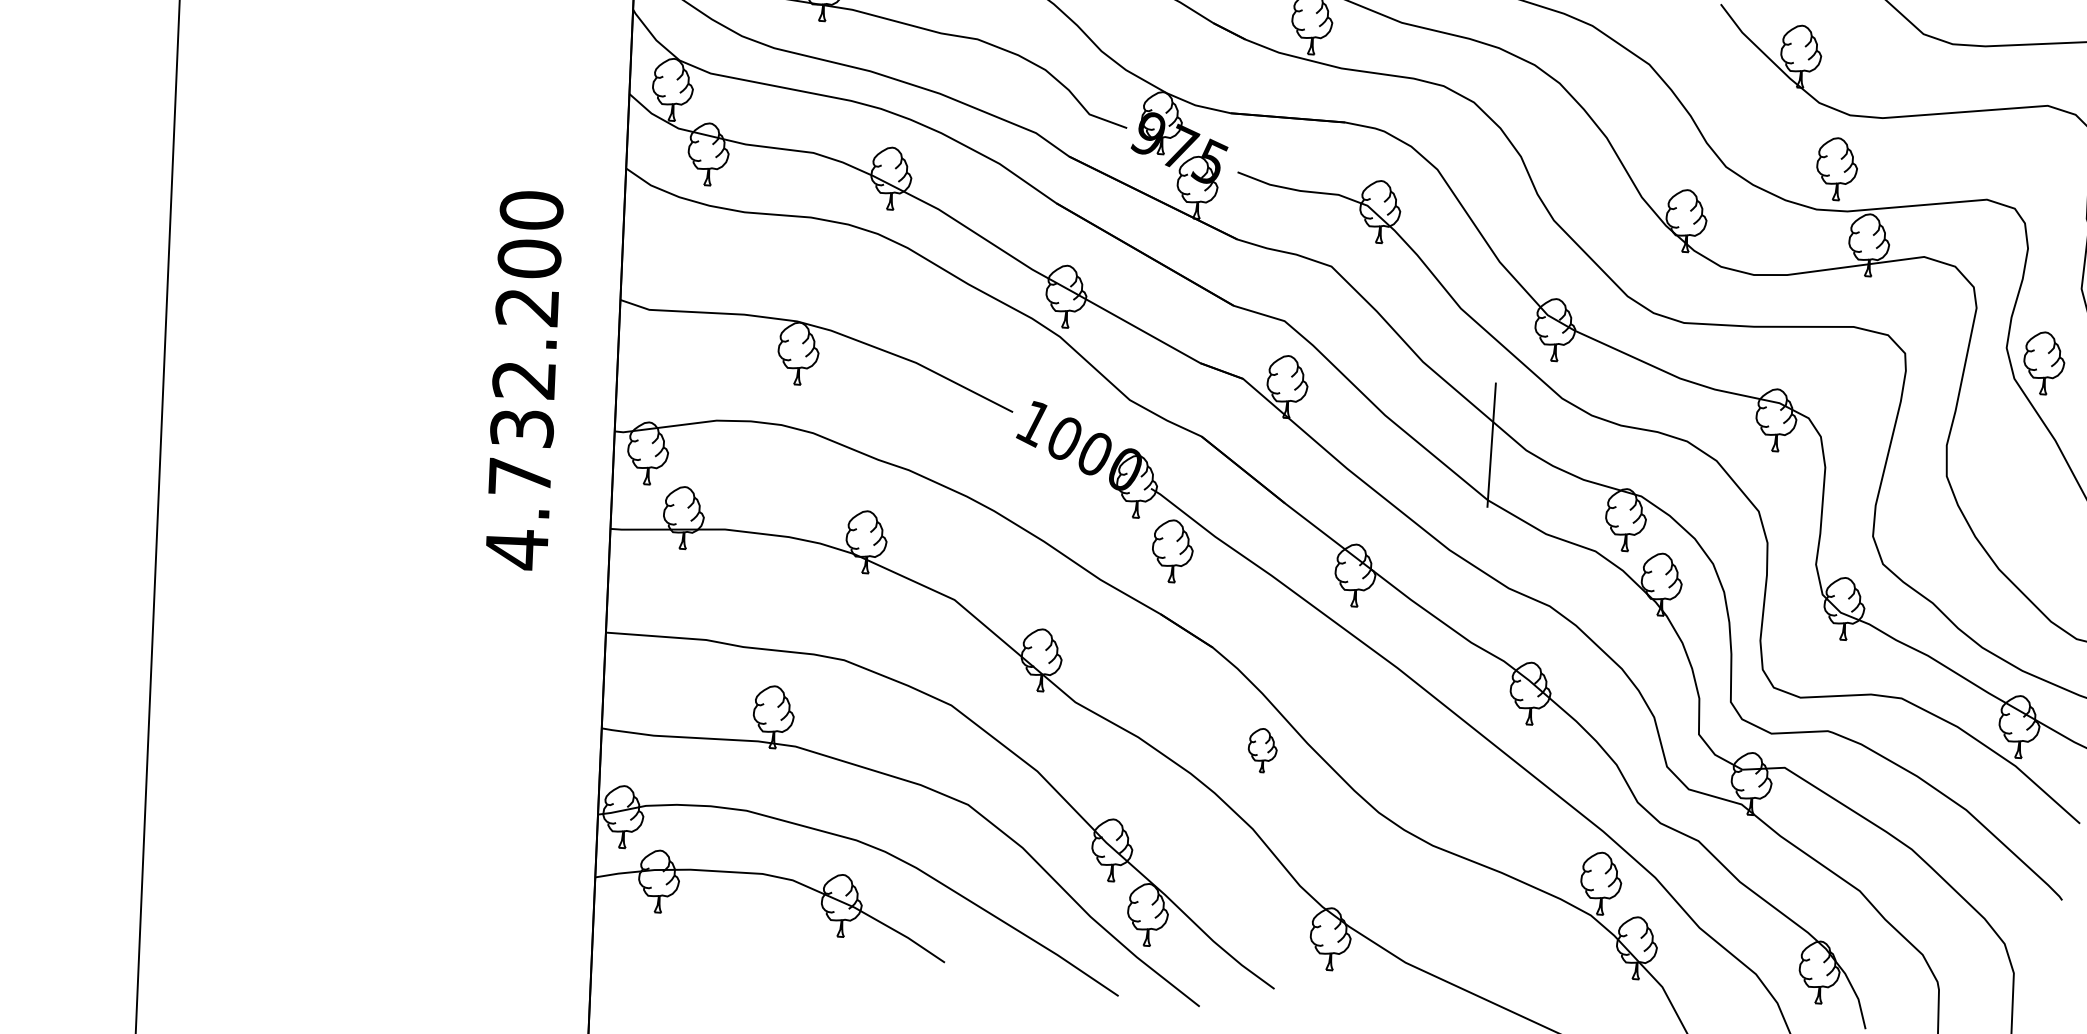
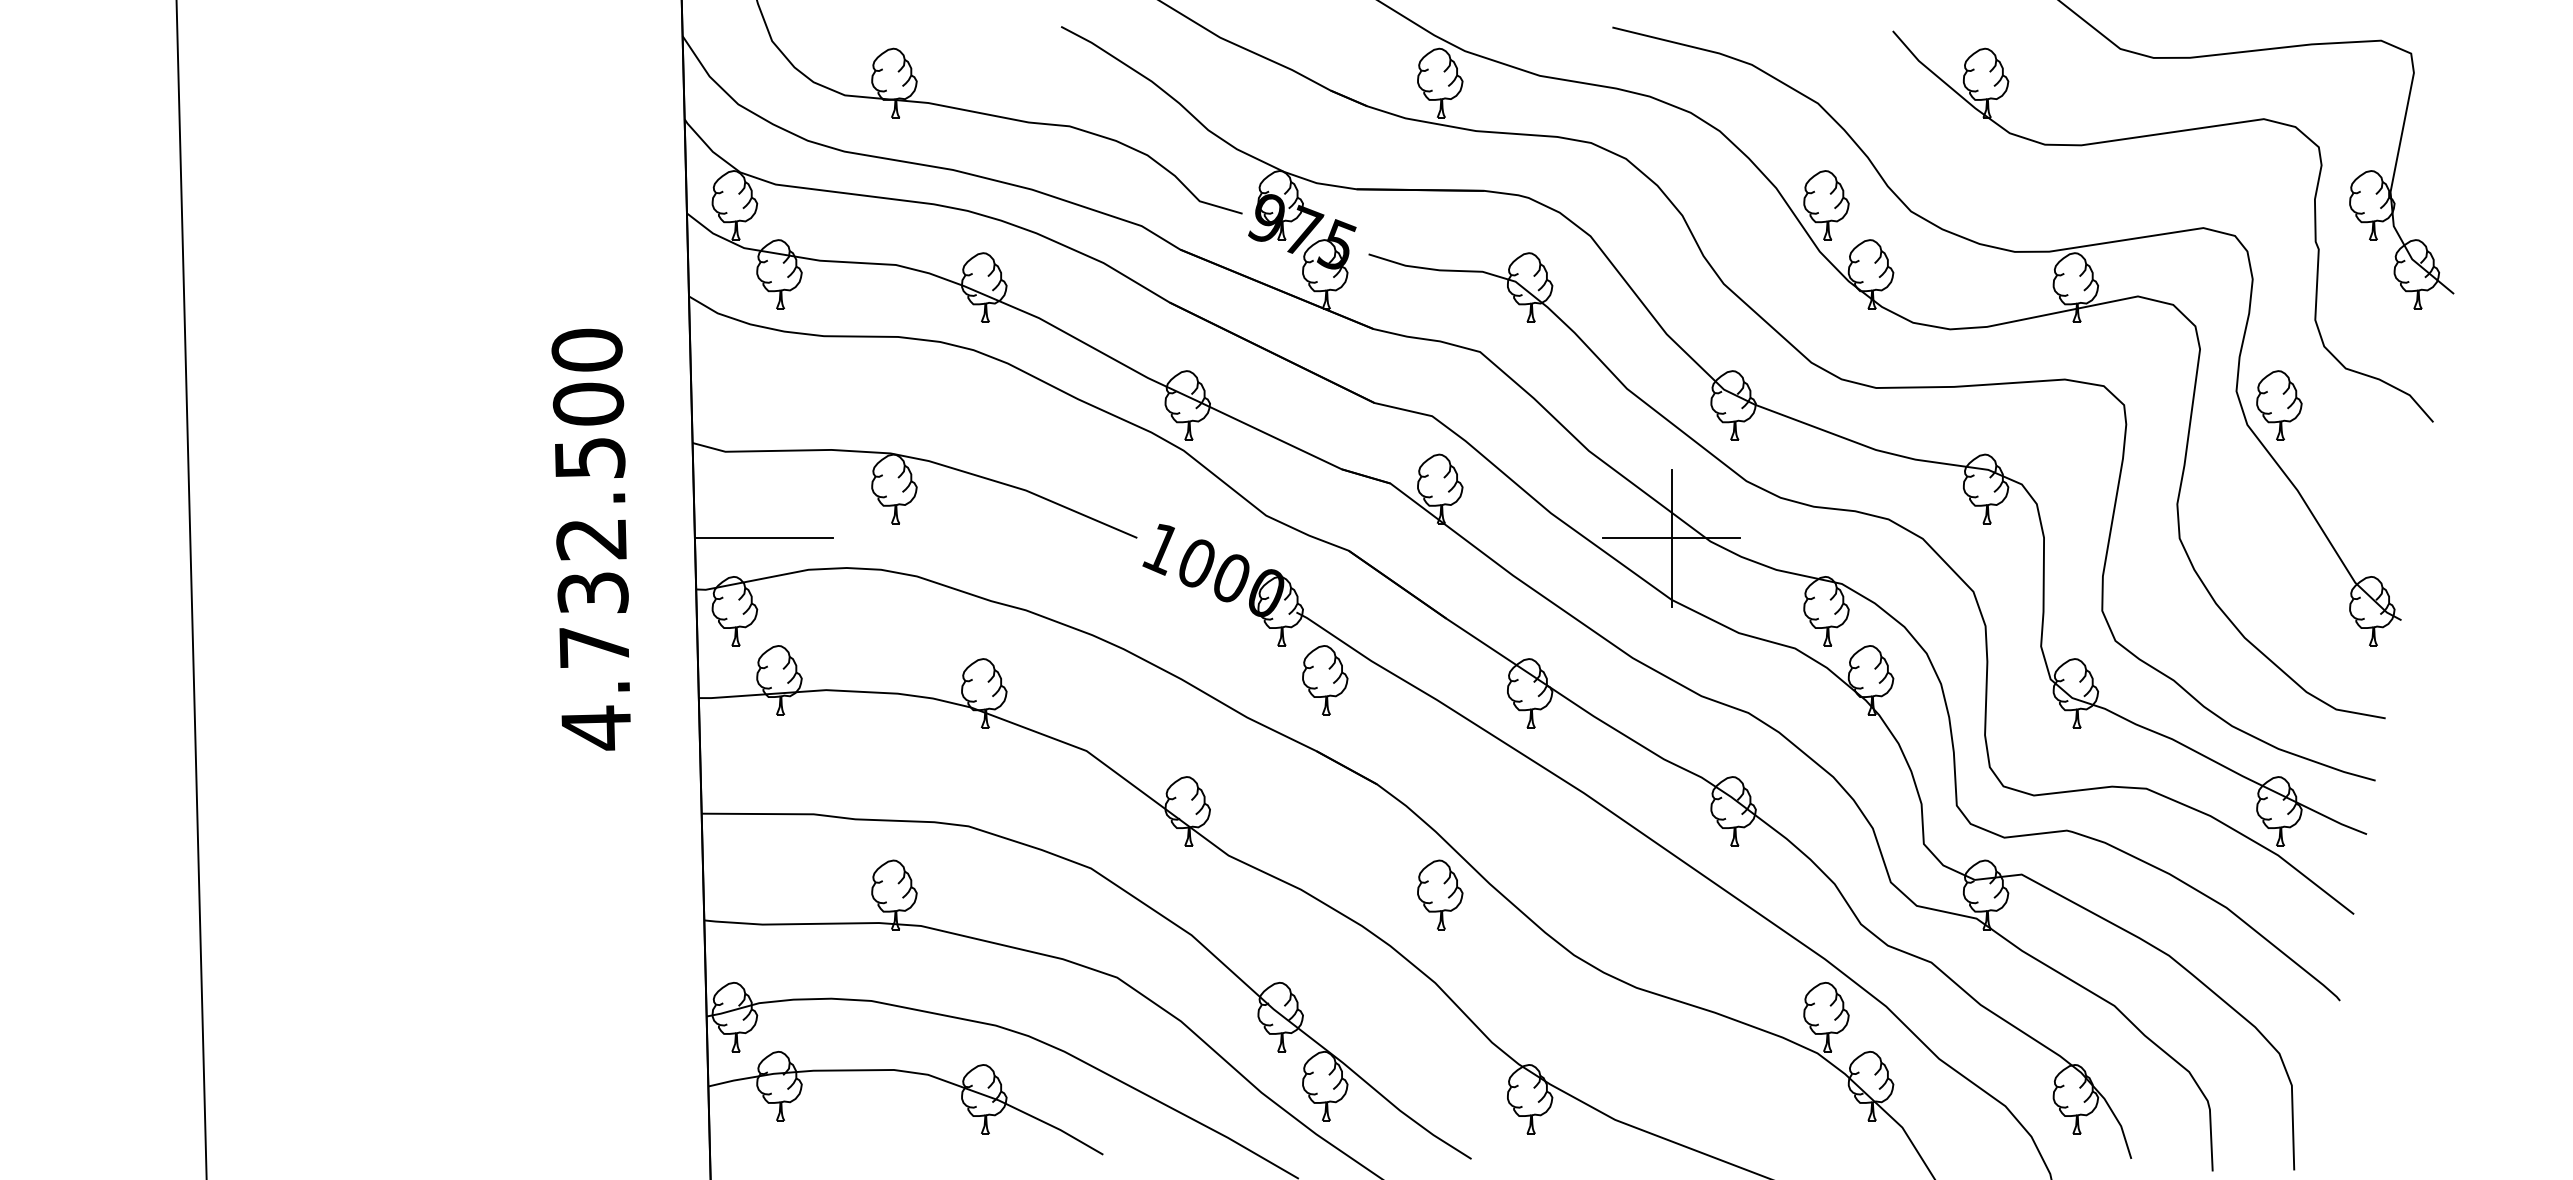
part: (1837, 169) -> (1826, 205), moved
text: (527, 307) -> (589, 458), 4.732.200 -> 4.732.500
line: (678, 389) -> (763, 538), added
line: (1491, 445) -> (1671, 538), added
part: (1262, 750) -> (1440, 894), size x1.43

